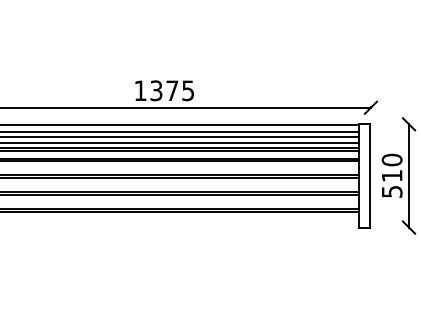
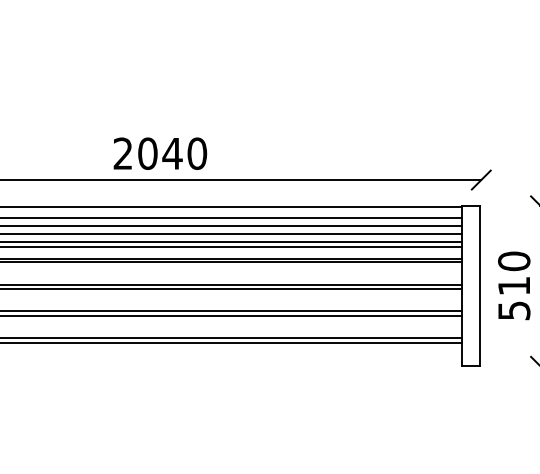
text: (164, 90) -> (160, 153), 1375 -> 2040

